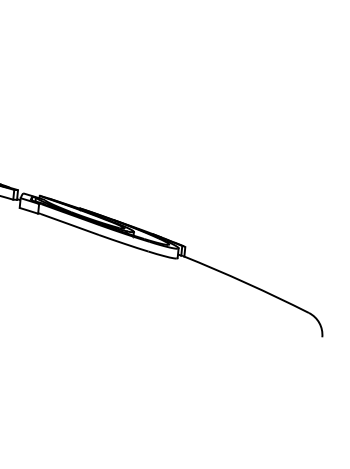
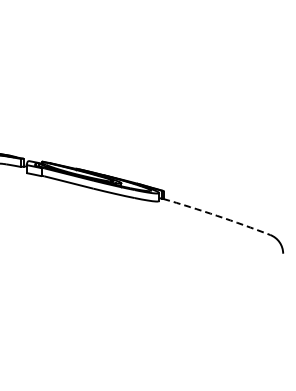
arc: (247, 282) -> (217, 215), solid -> dashed

